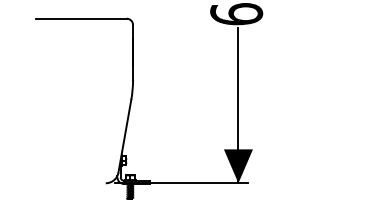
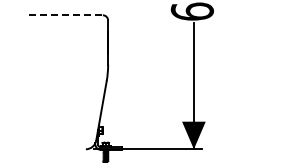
line: (81, 18) -> (66, 15), solid -> dashed

